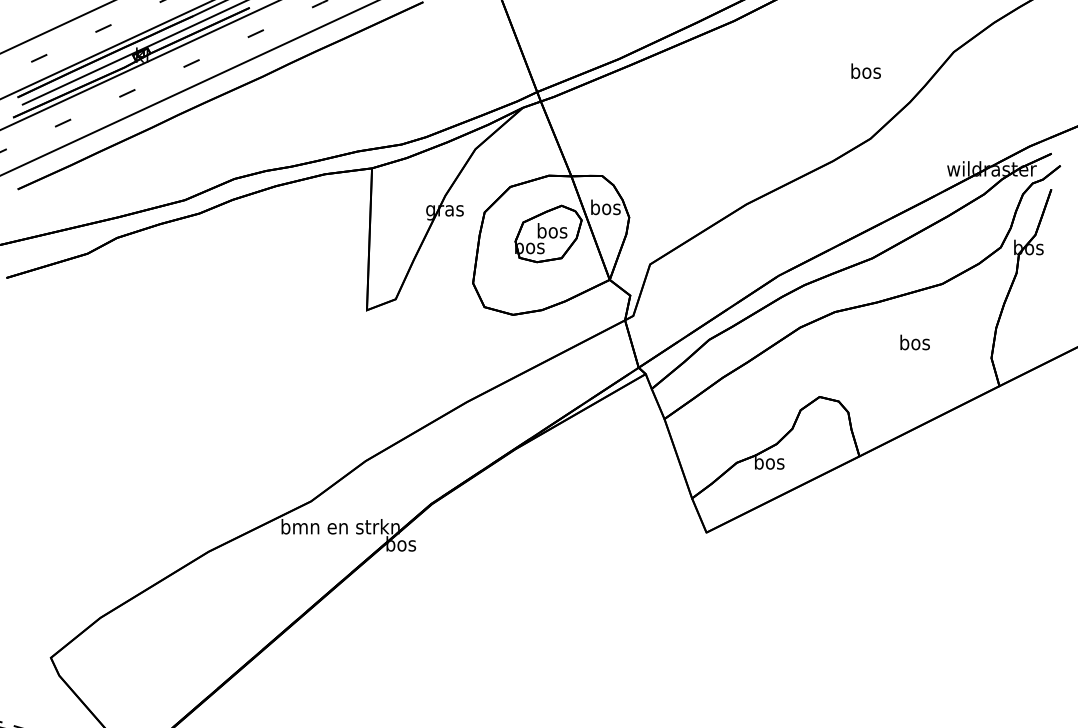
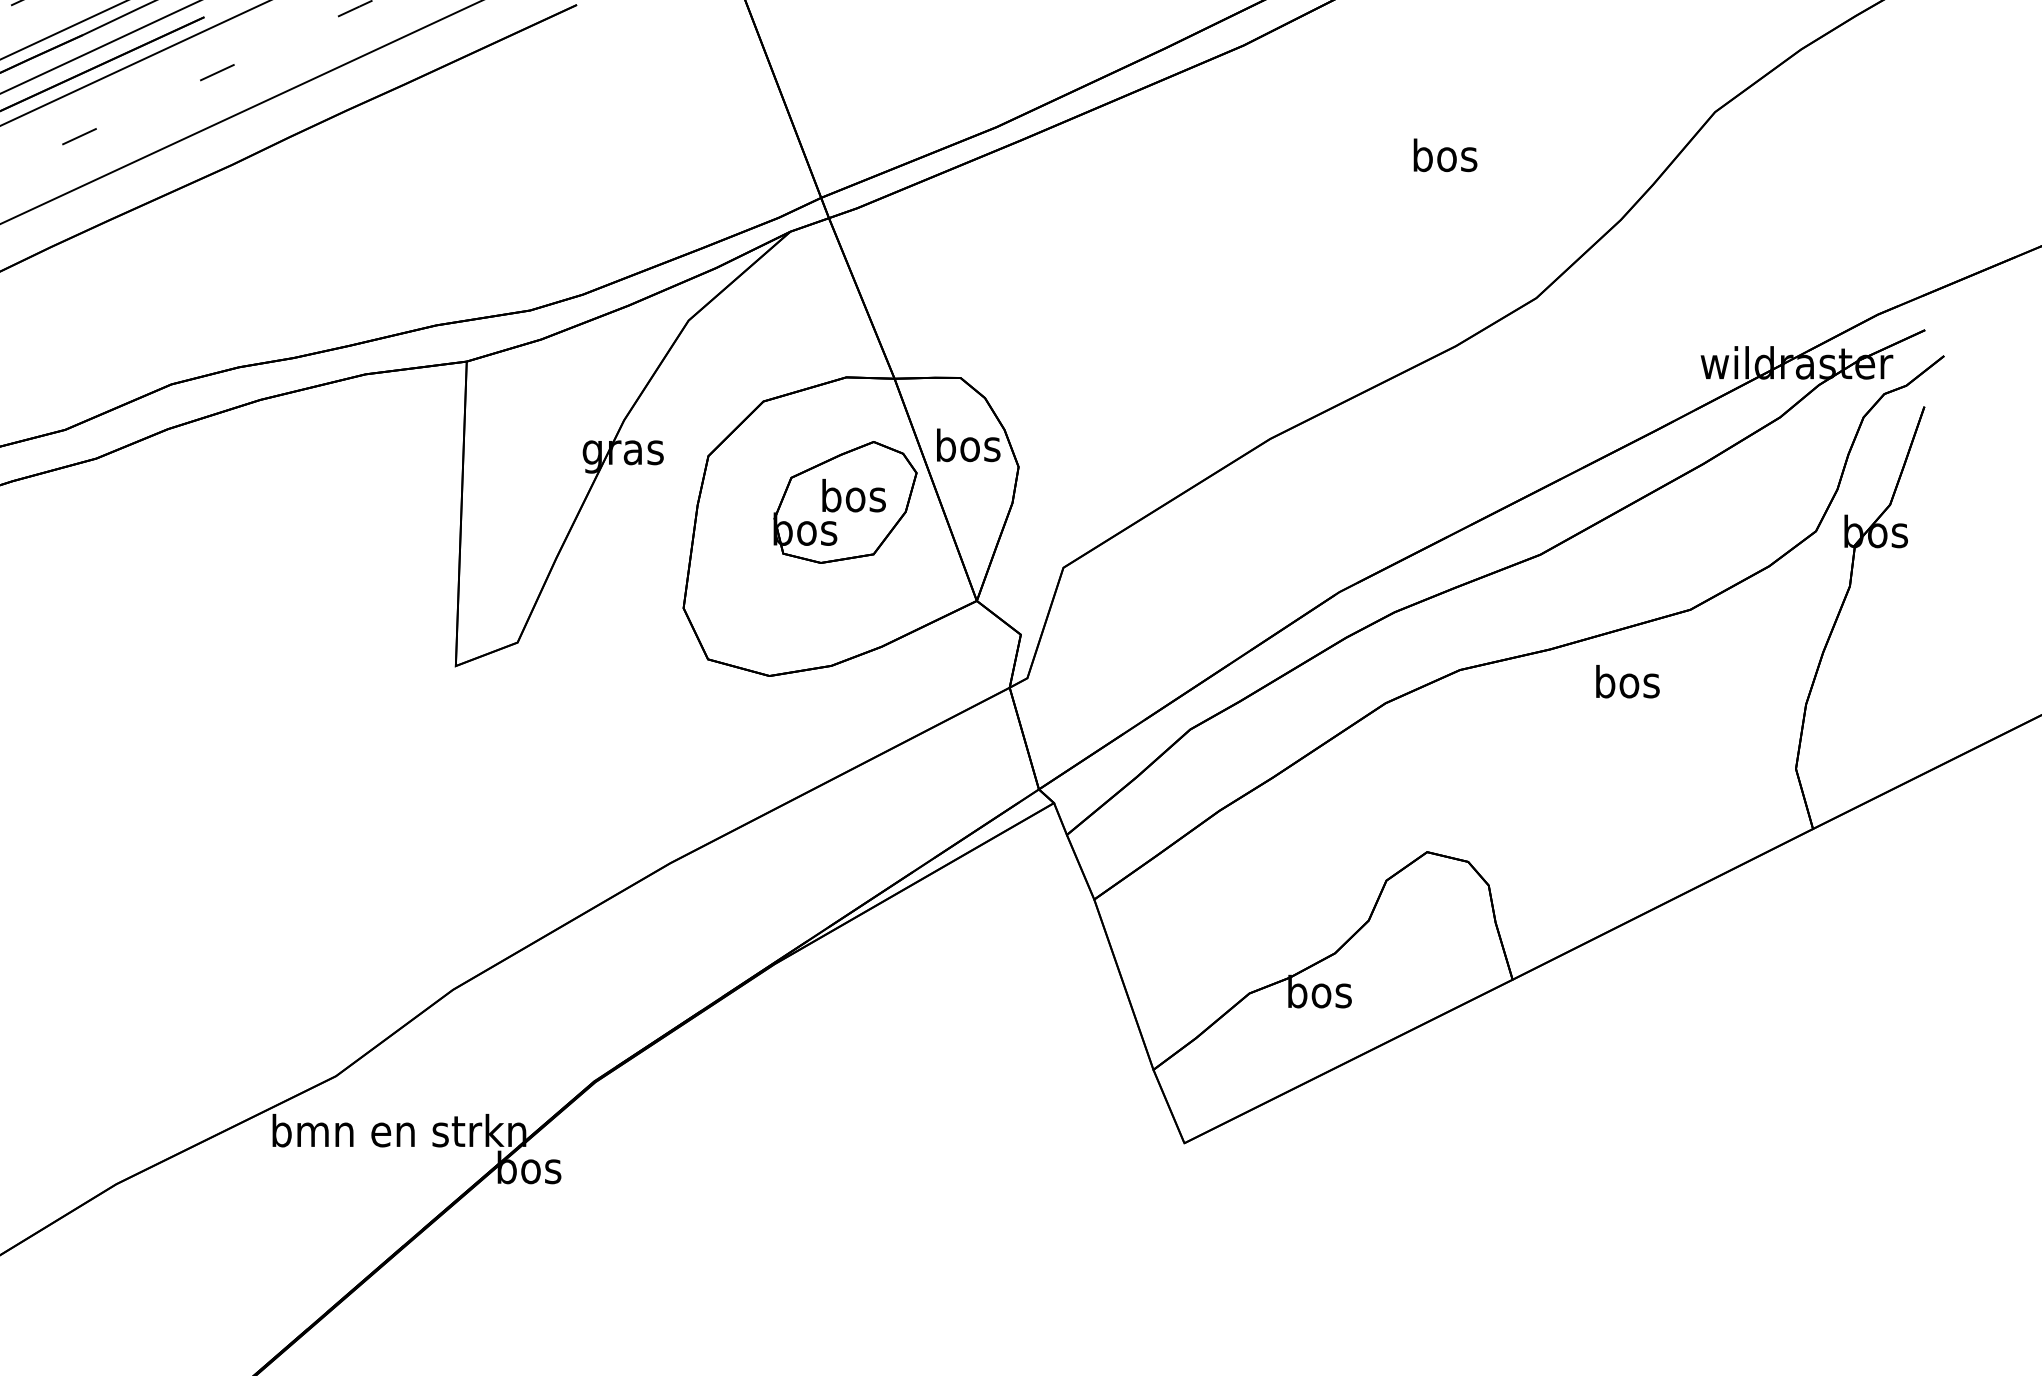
text: (865, 70) -> (1444, 153), moved
text: (914, 342) -> (1626, 681), moved

